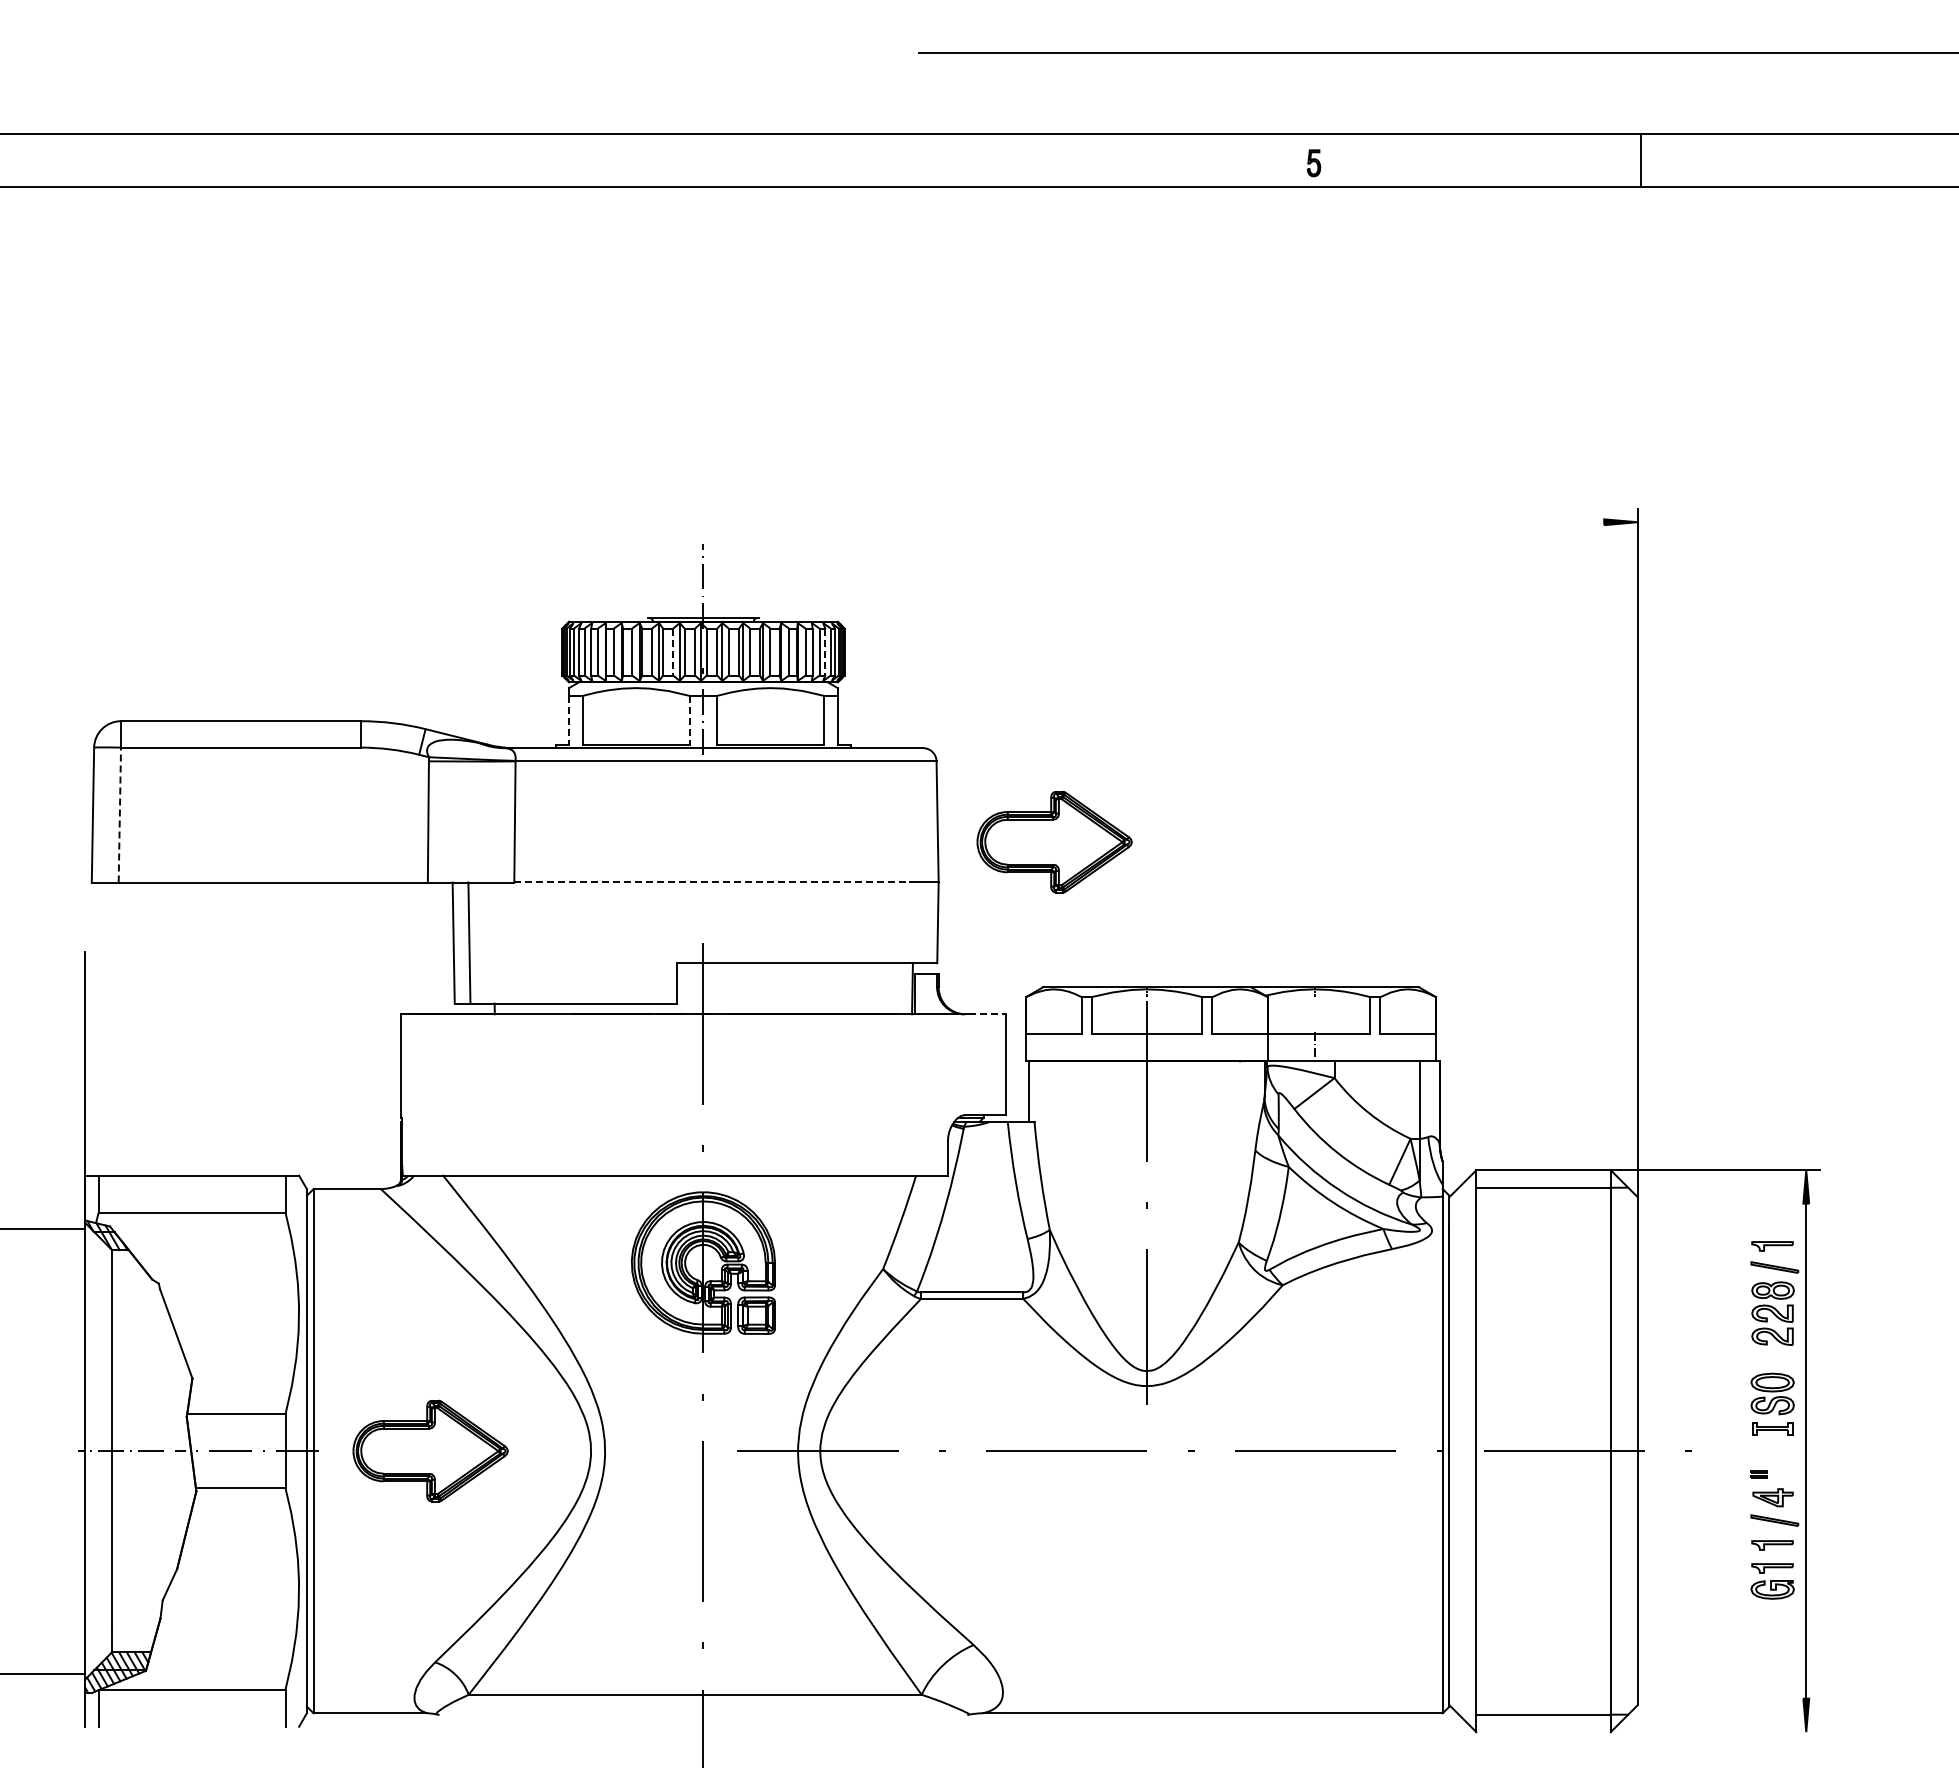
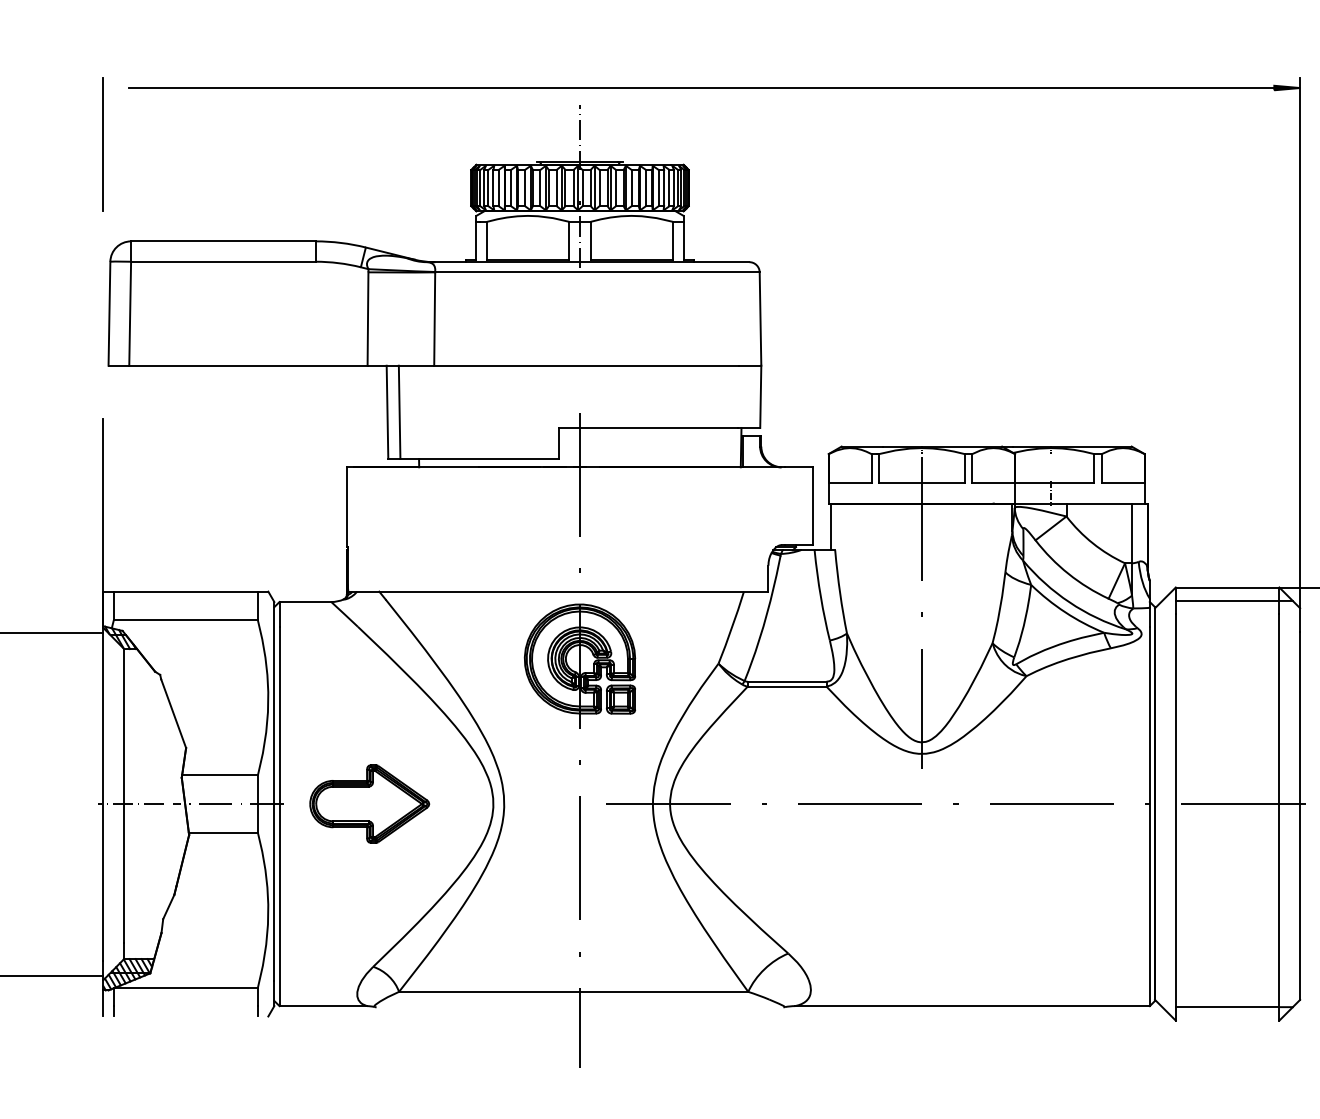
line: (861, 522) -> (701, 88), added
line: (85, 594) -> (103, 143), added
line: (673, 652) -> (556, 188), dashed -> solid
line: (825, 652) -> (674, 188), dashed -> solid
line: (569, 720) -> (476, 240), dashed -> solid
line: (689, 720) -> (569, 240), dashed -> solid
line: (119, 814) -> (129, 313), dashed -> solid
part: (1054, 841) -> (850, 334), removed
line: (712, 882) -> (586, 365), dashed -> solid
line: (987, 1014) -> (798, 467), dashed -> solid

